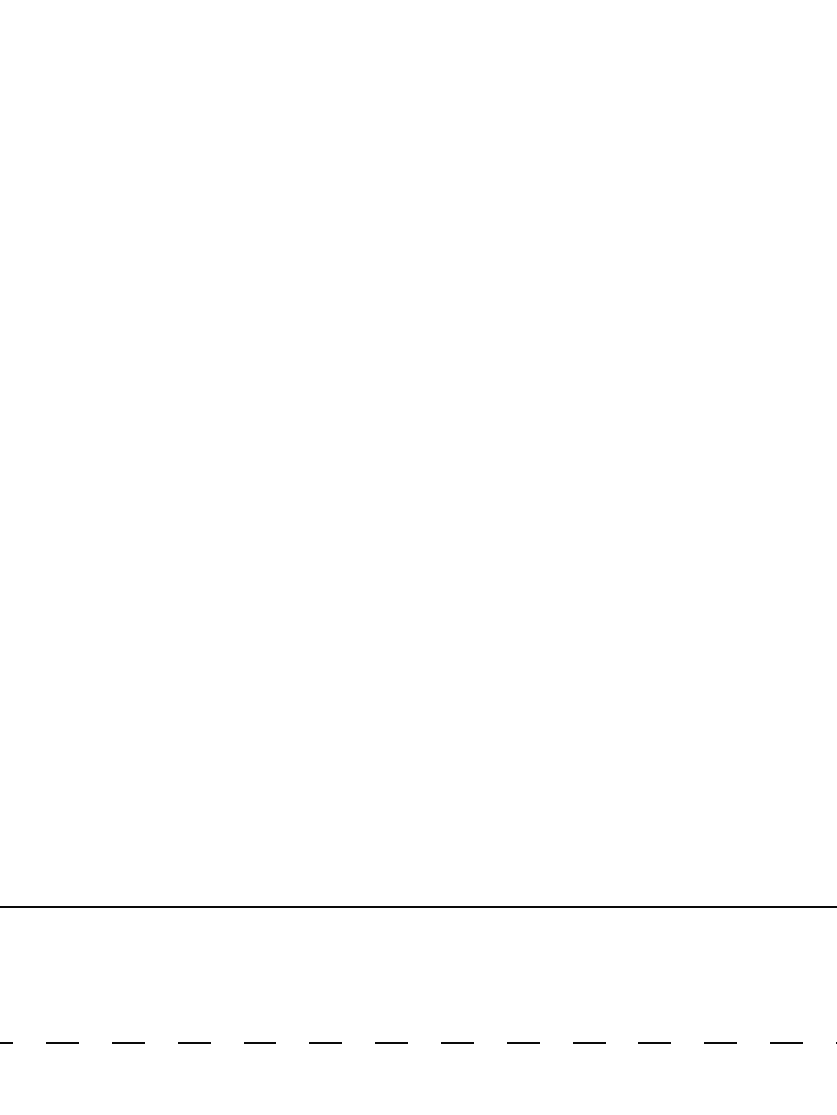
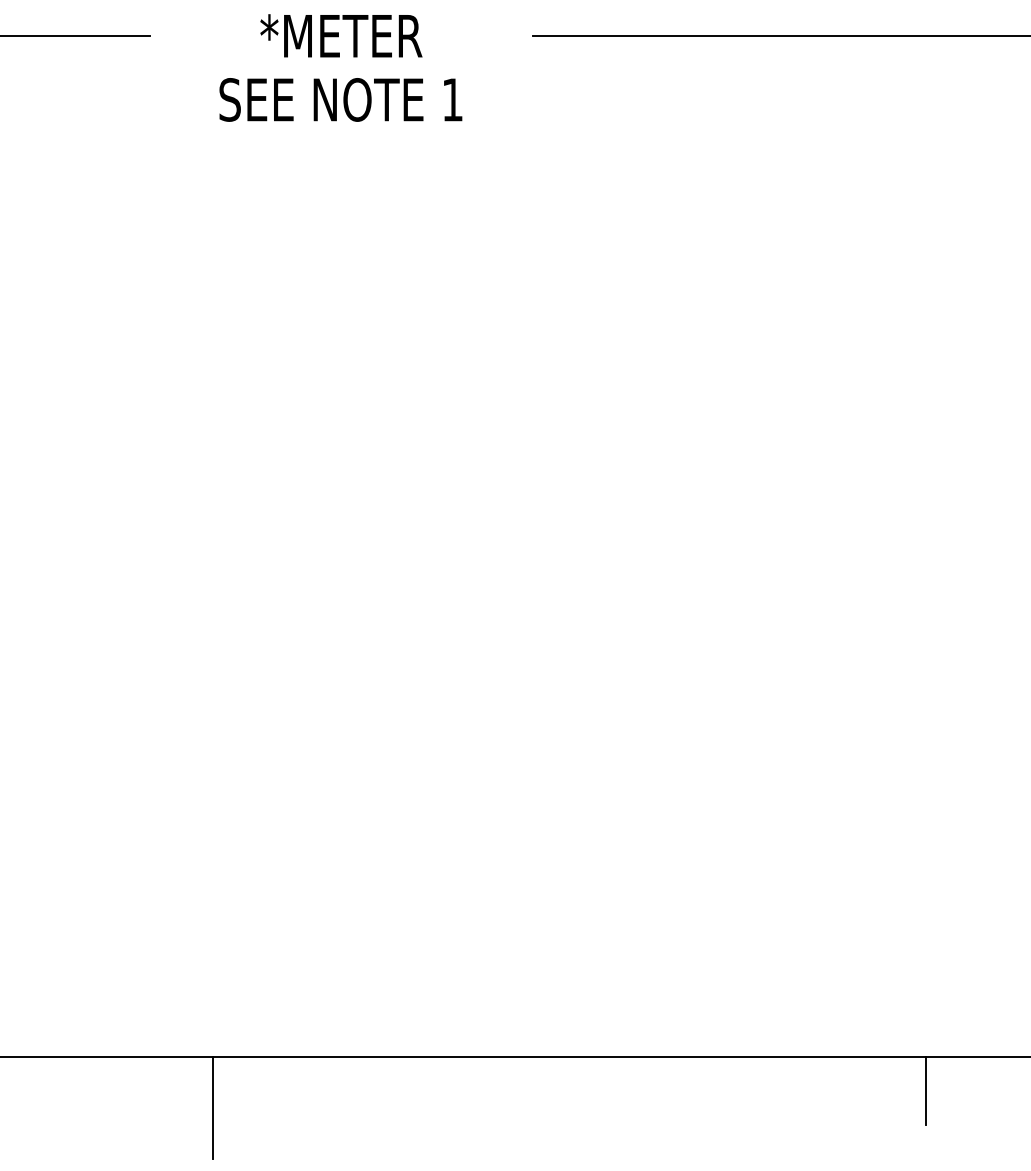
line: (723, 940) -> (925, 1090), added
line: (10, 957) -> (212, 1107), added

